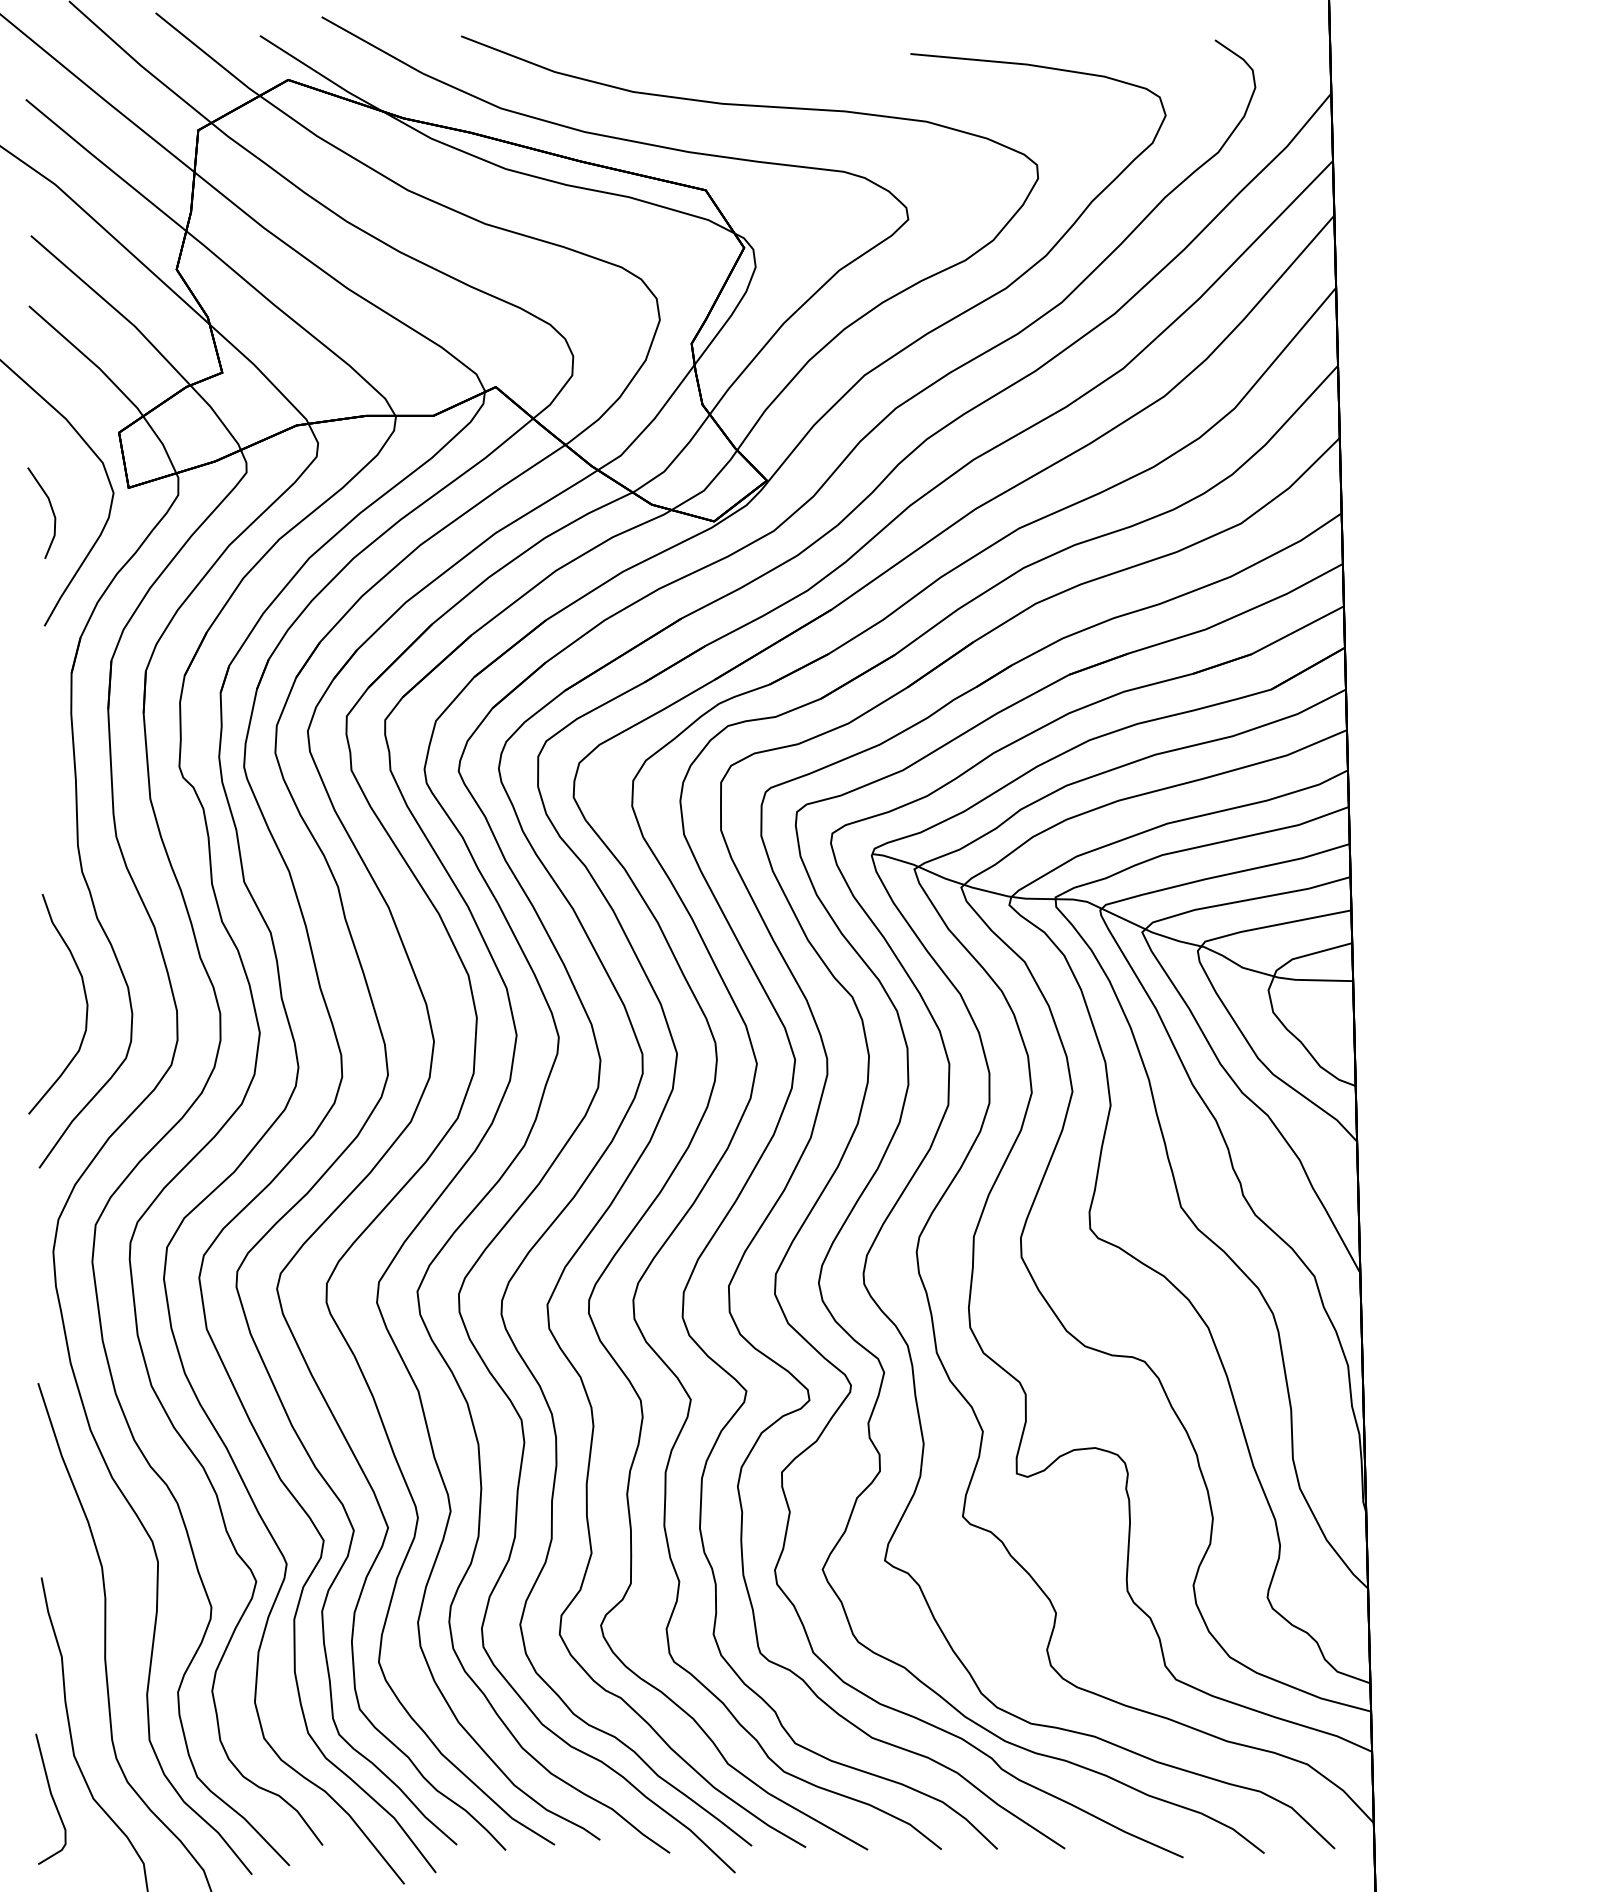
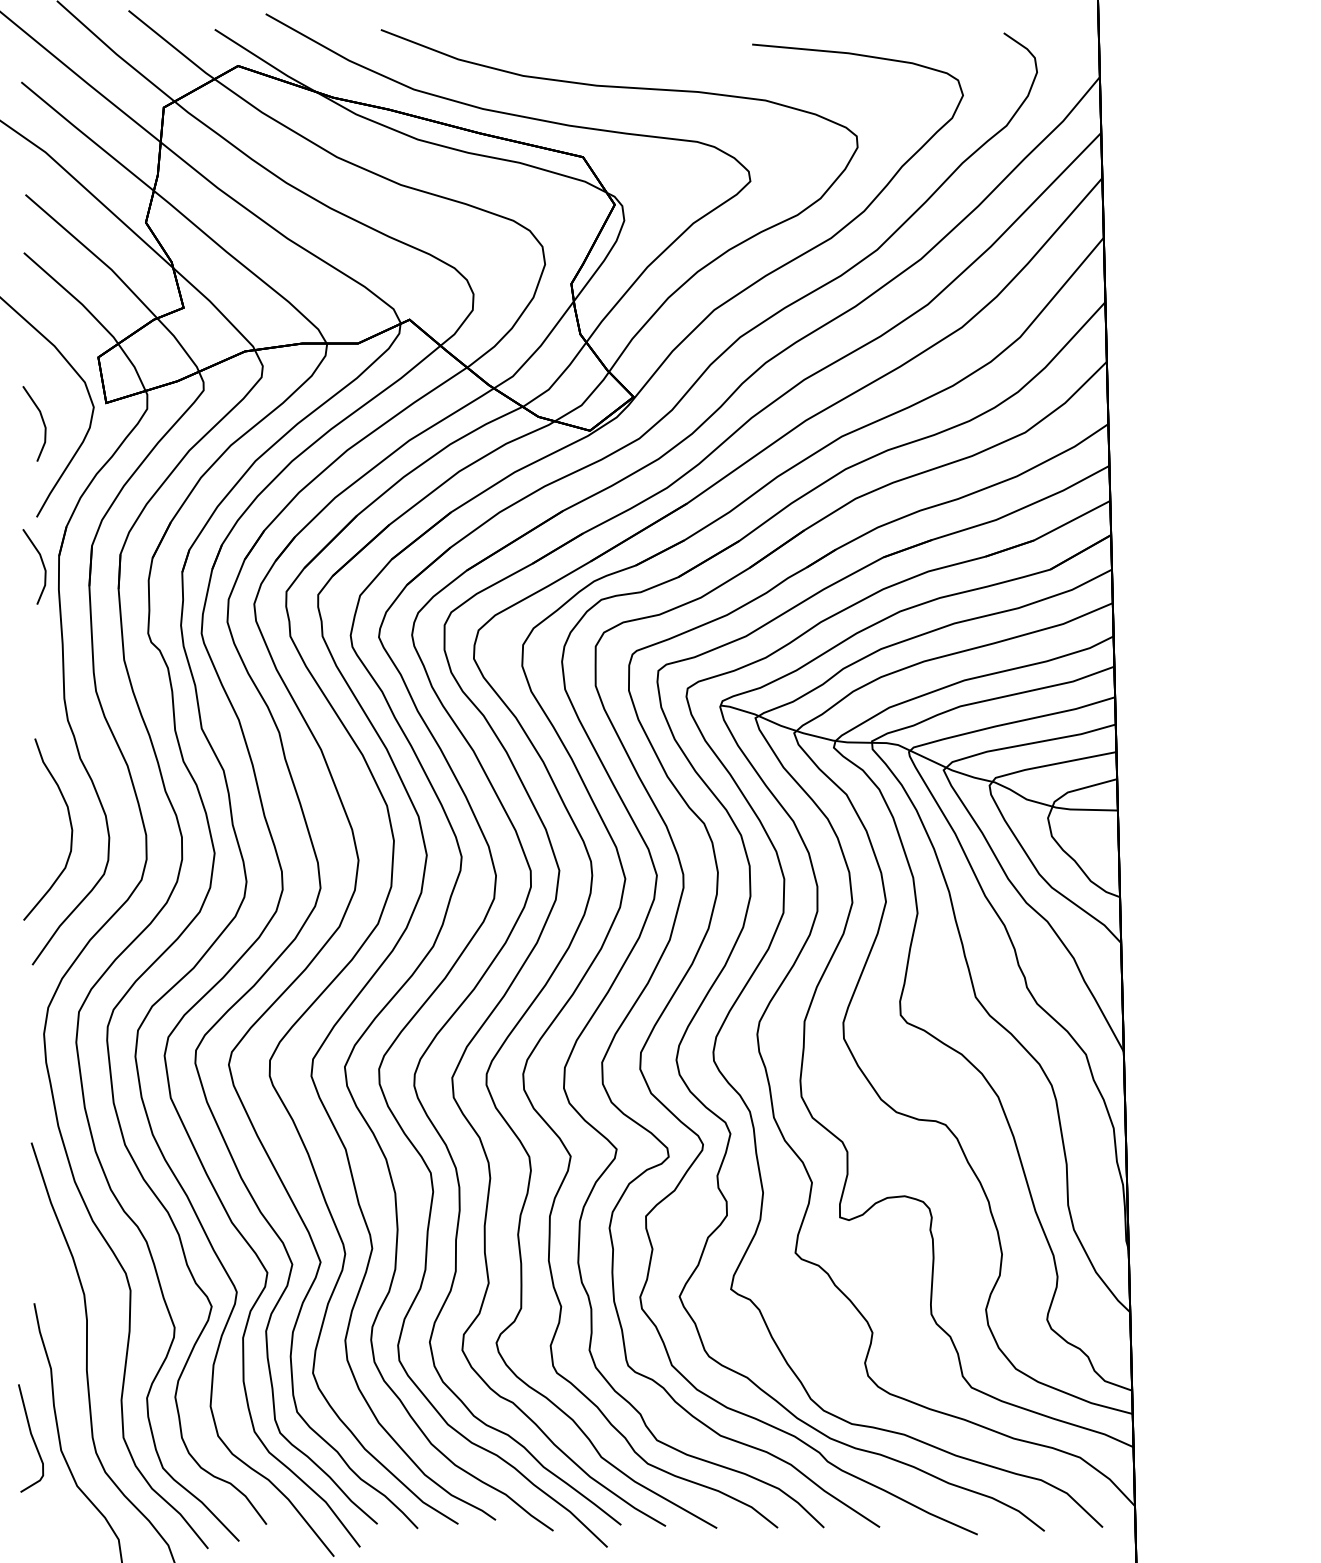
line: (50, 680) -> (41, 562), added
curve: (51, 1798) -> (31, 1437), moved

